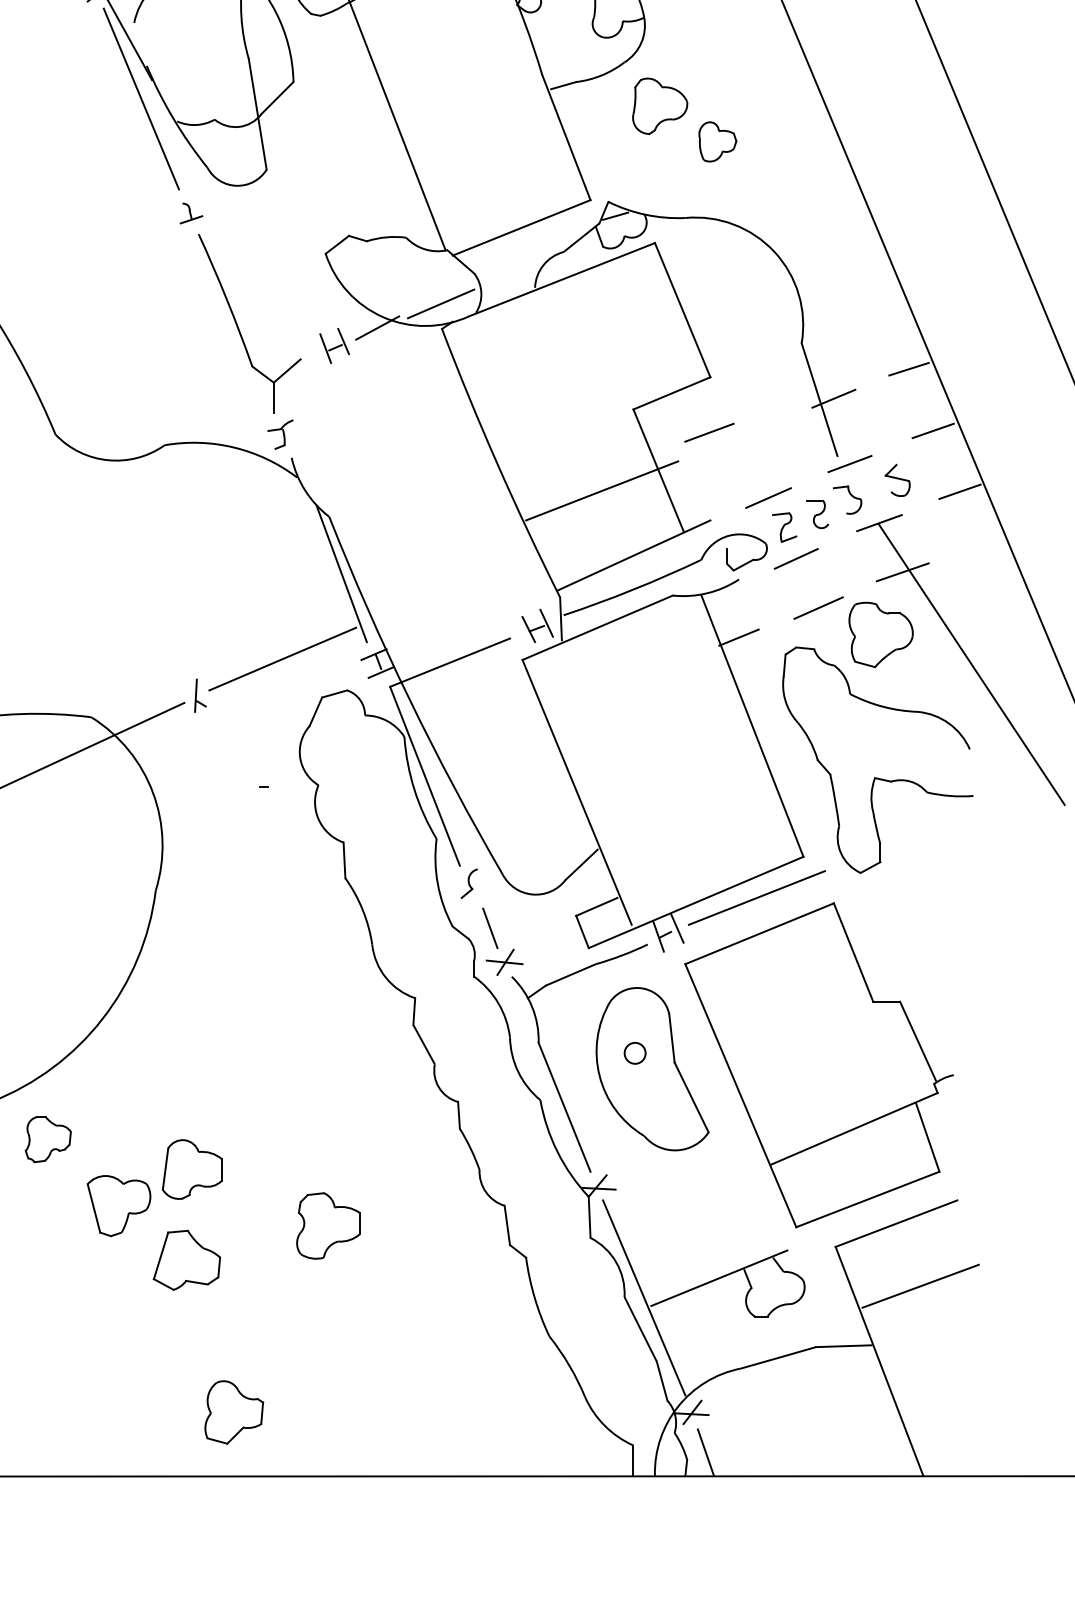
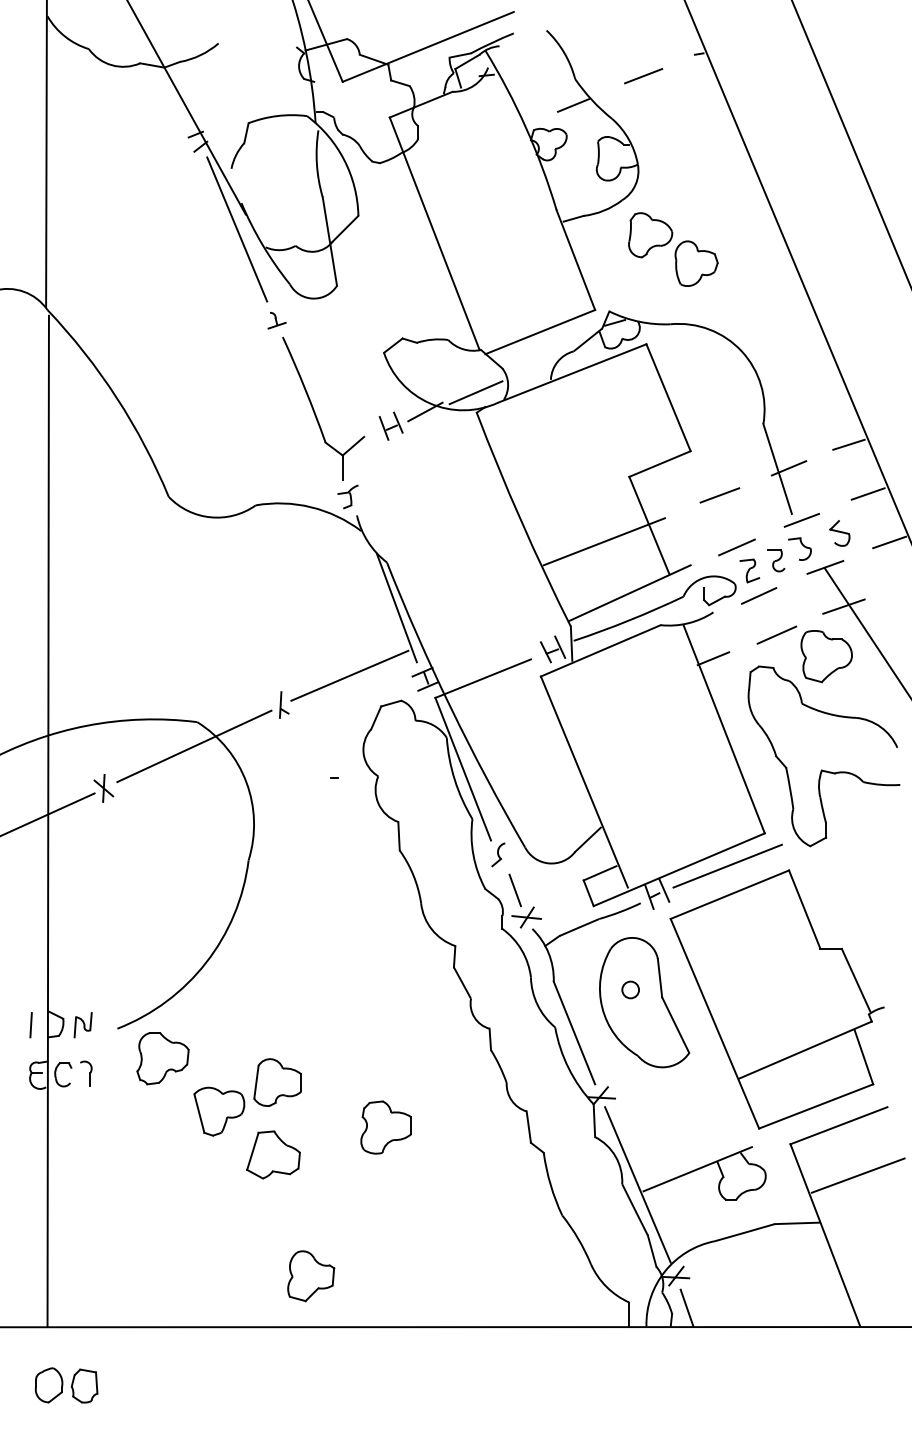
part: (717, 141) -> (696, 263), size x1.43
line: (708, 432) -> (719, 495), moved
part: (47, 1139) -> (162, 1058), size x1.43

